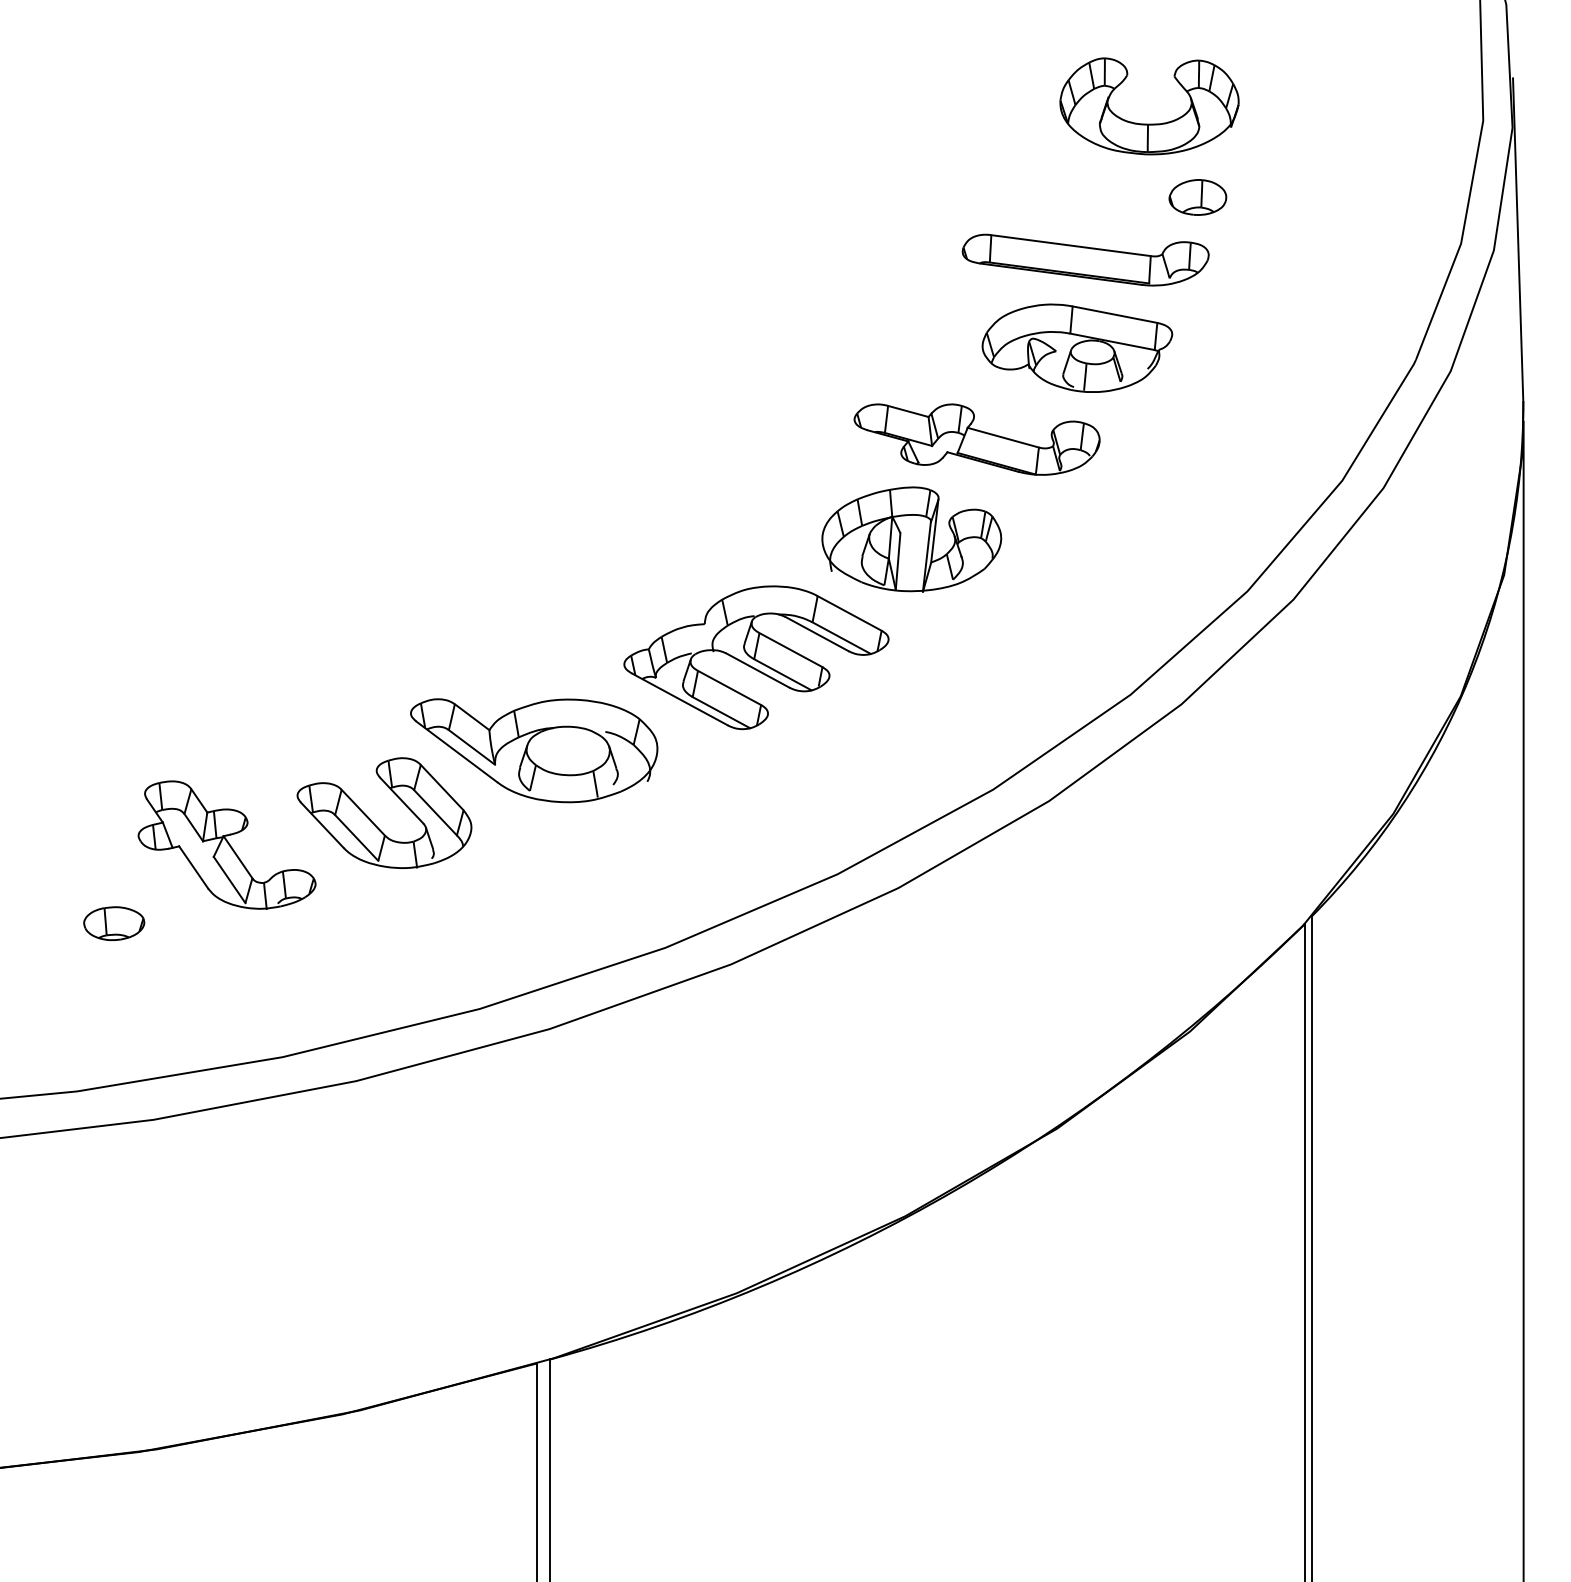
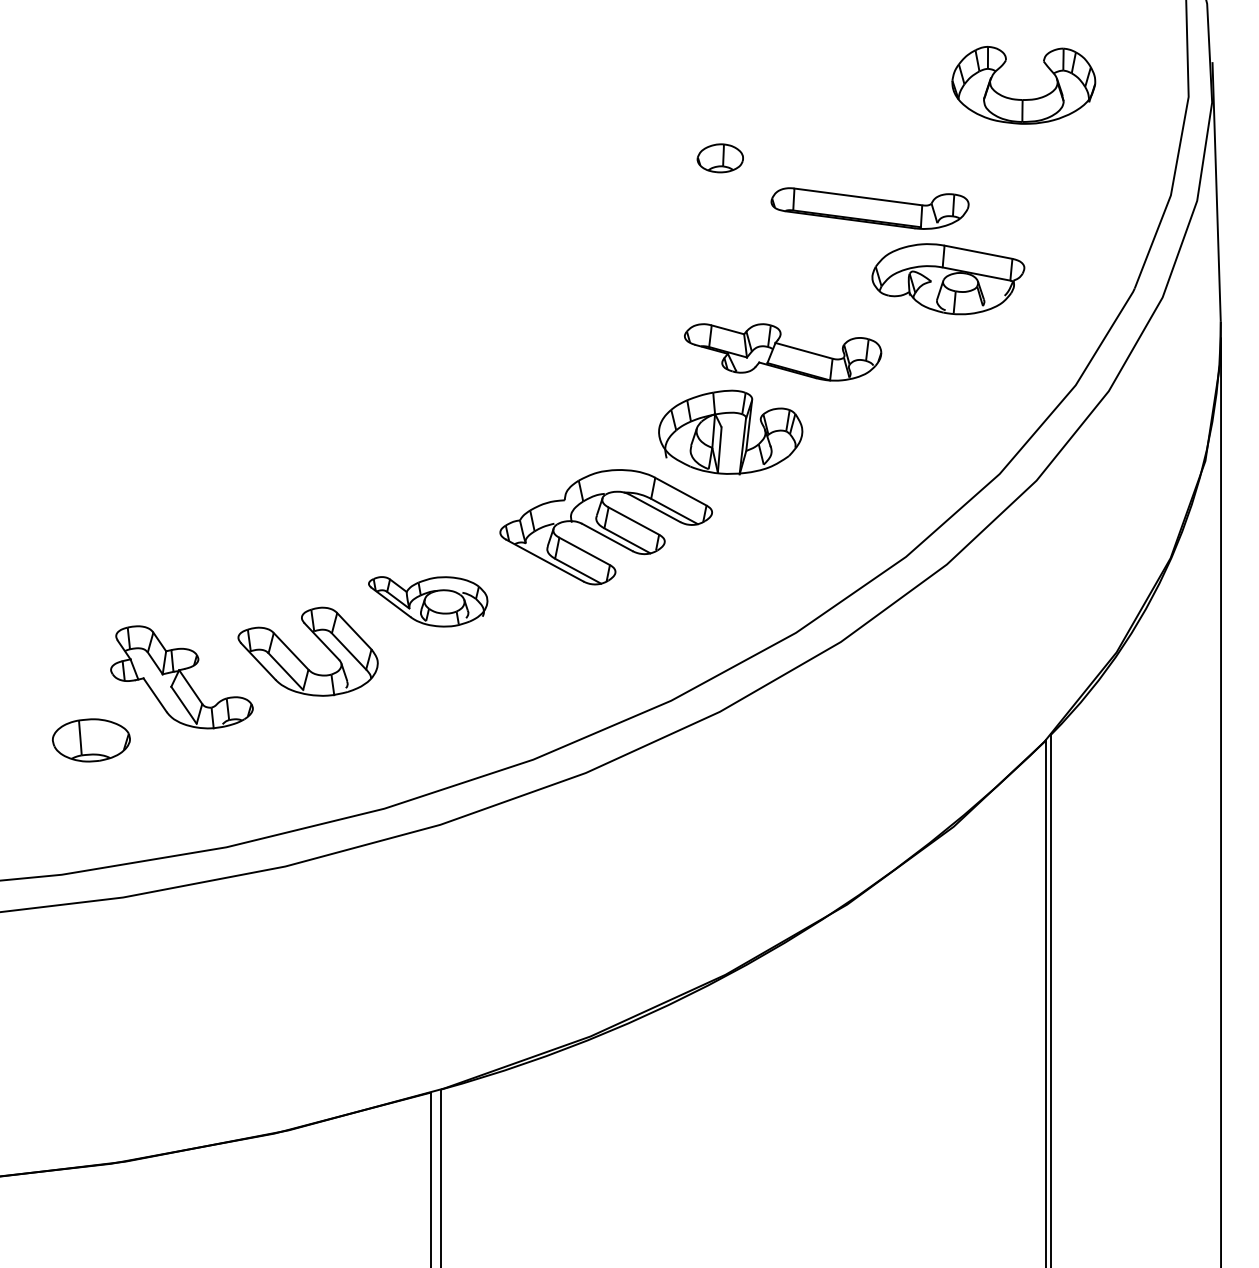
part: (1149, 123) -> (1023, 99), moved
part: (1197, 197) -> (720, 158), moved
part: (1077, 347) -> (948, 278), moved
part: (534, 750) -> (428, 601), size x0.6
part: (114, 923) -> (91, 740), size x1.6

